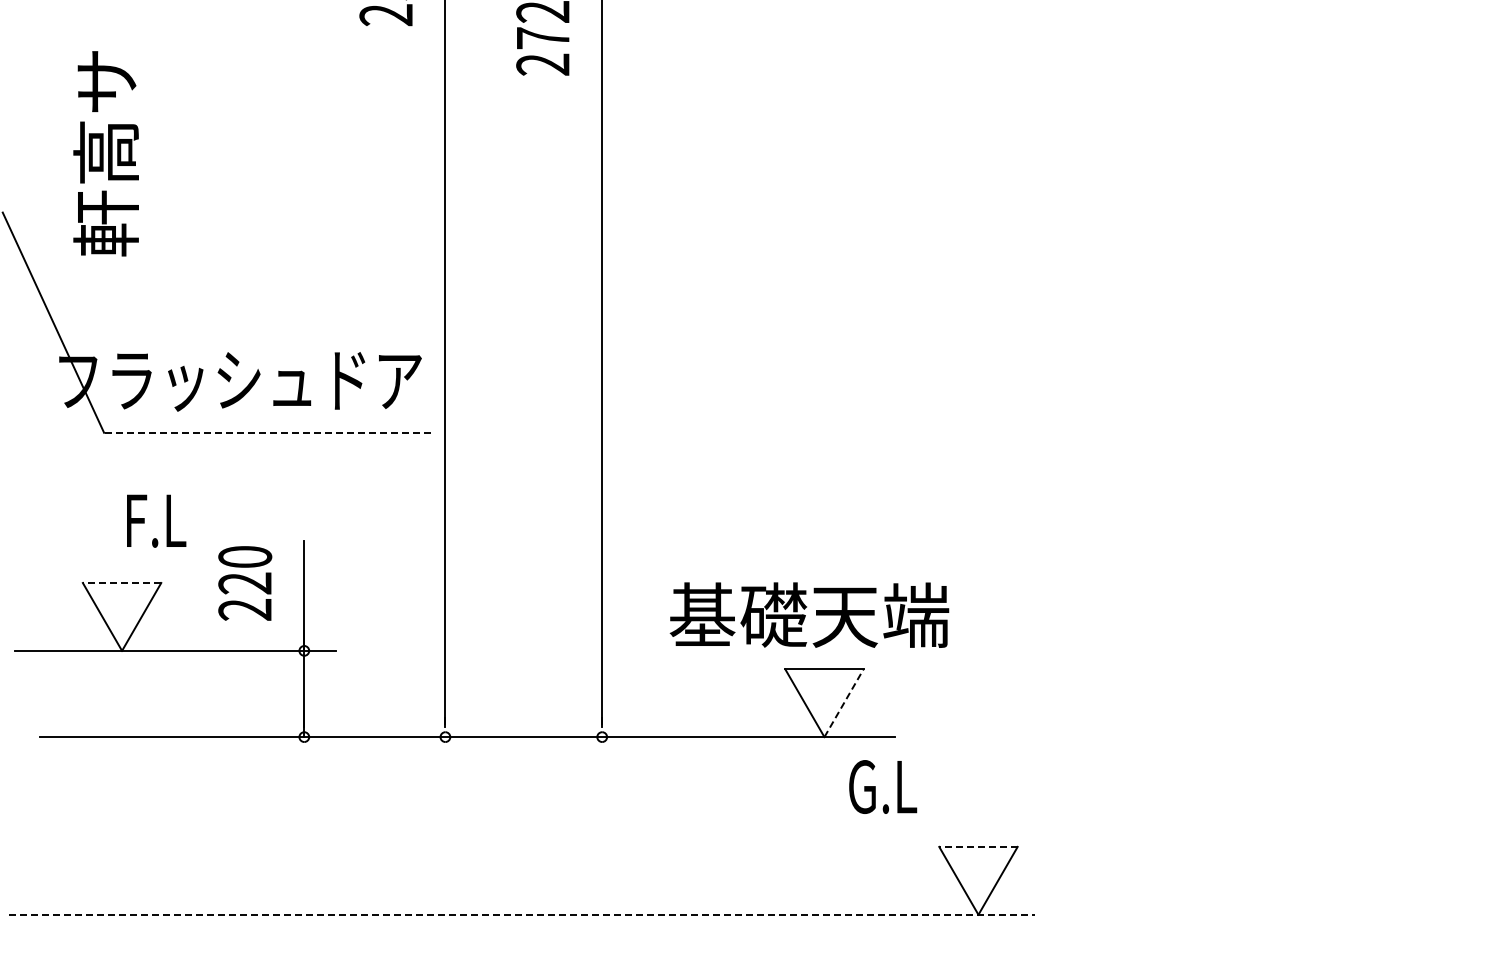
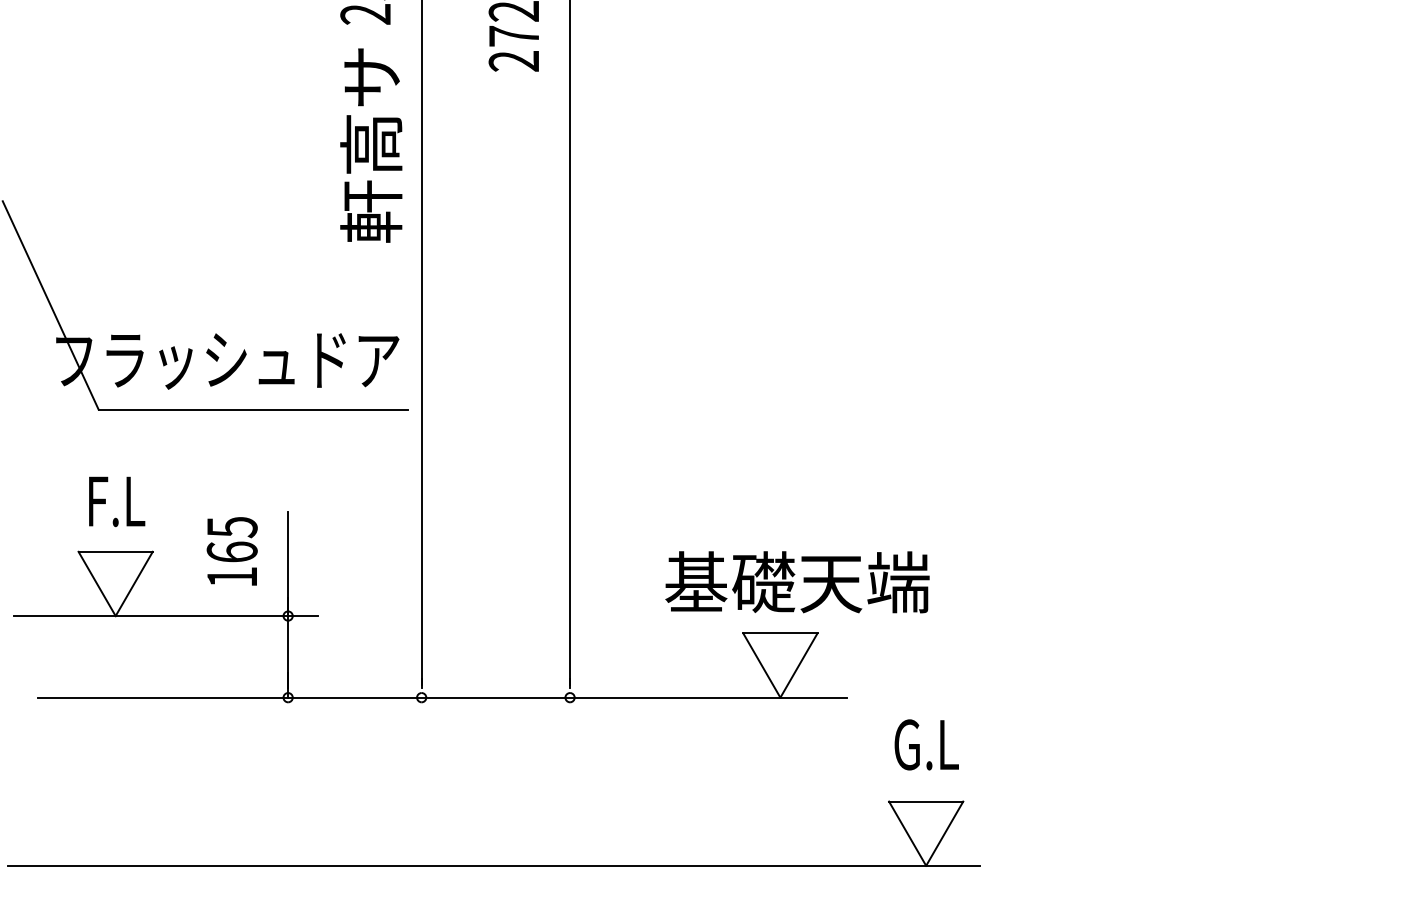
text: (105, 153) -> (370, 145), moved
line: (266, 432) -> (252, 409), dashed -> solid
text: (156, 520) -> (117, 501), moved
line: (121, 583) -> (115, 552), dashed -> solid
text: (245, 583) -> (232, 552), 220 -> 165
text: (809, 614) -> (797, 581), moved
line: (844, 702) -> (799, 664), dashed -> solid
text: (883, 786) -> (927, 744), moved
line: (977, 846) -> (925, 801), dashed -> solid
line: (522, 914) -> (494, 865), dashed -> solid

